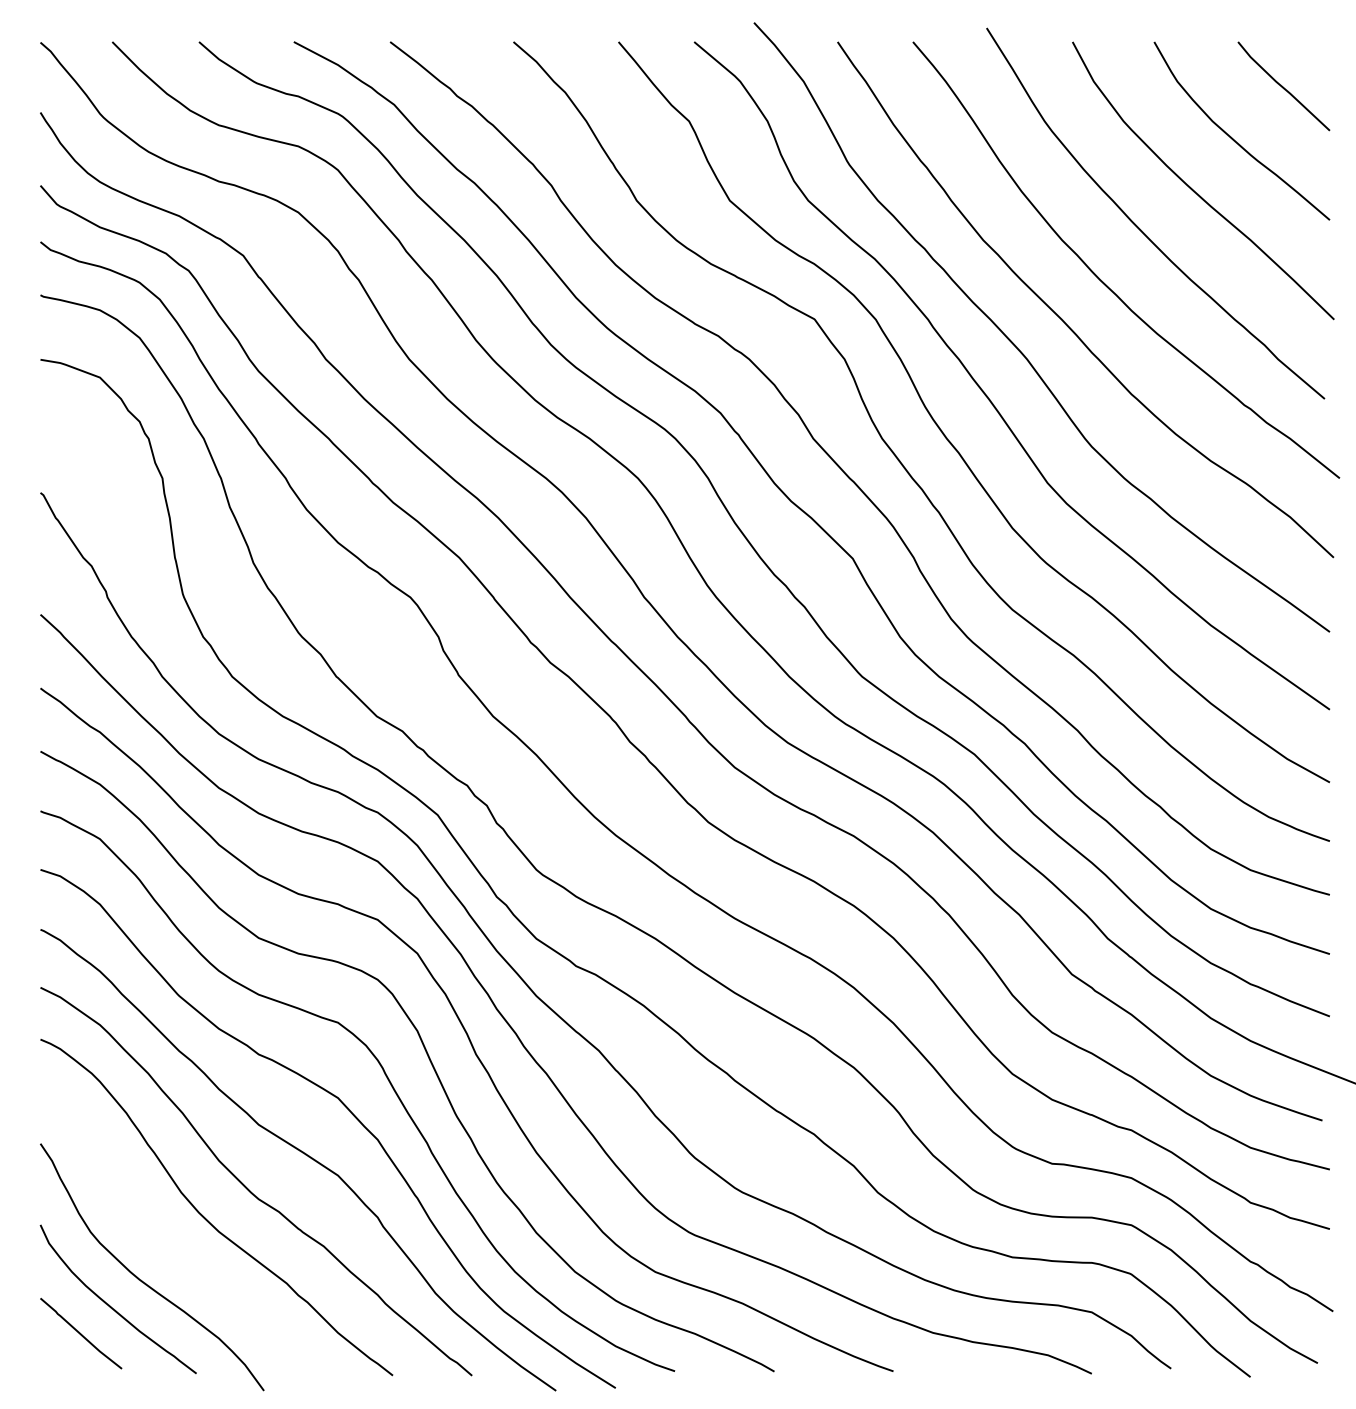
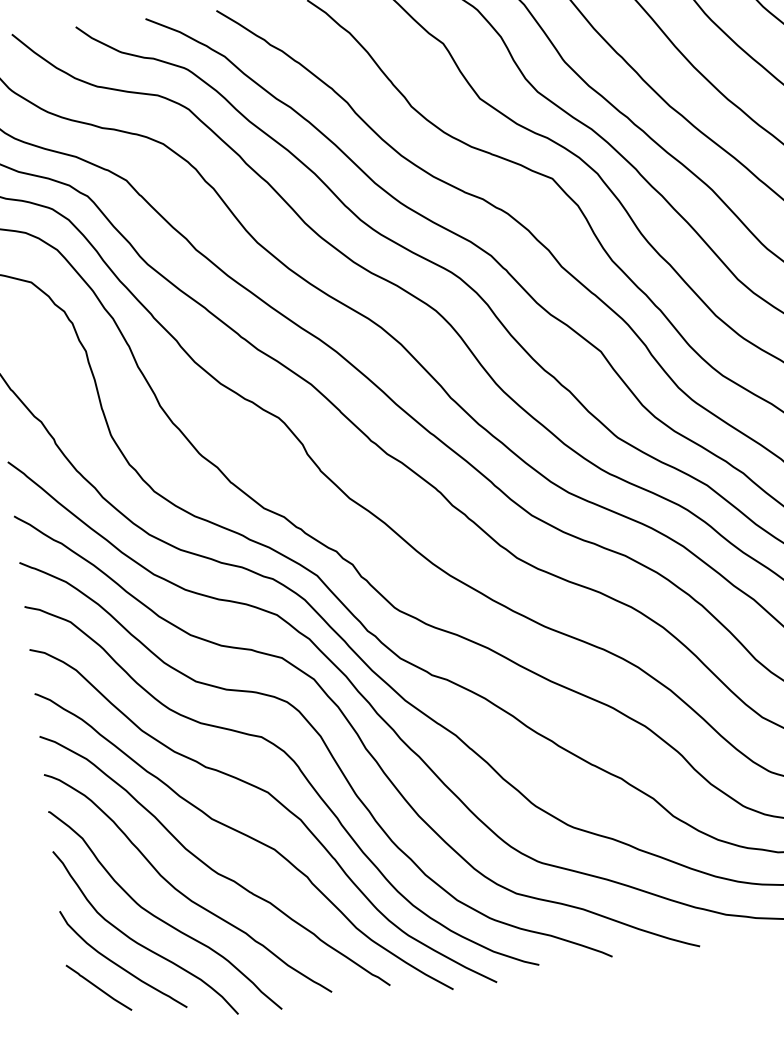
curve: (174, 1250) -> (160, 918), added

